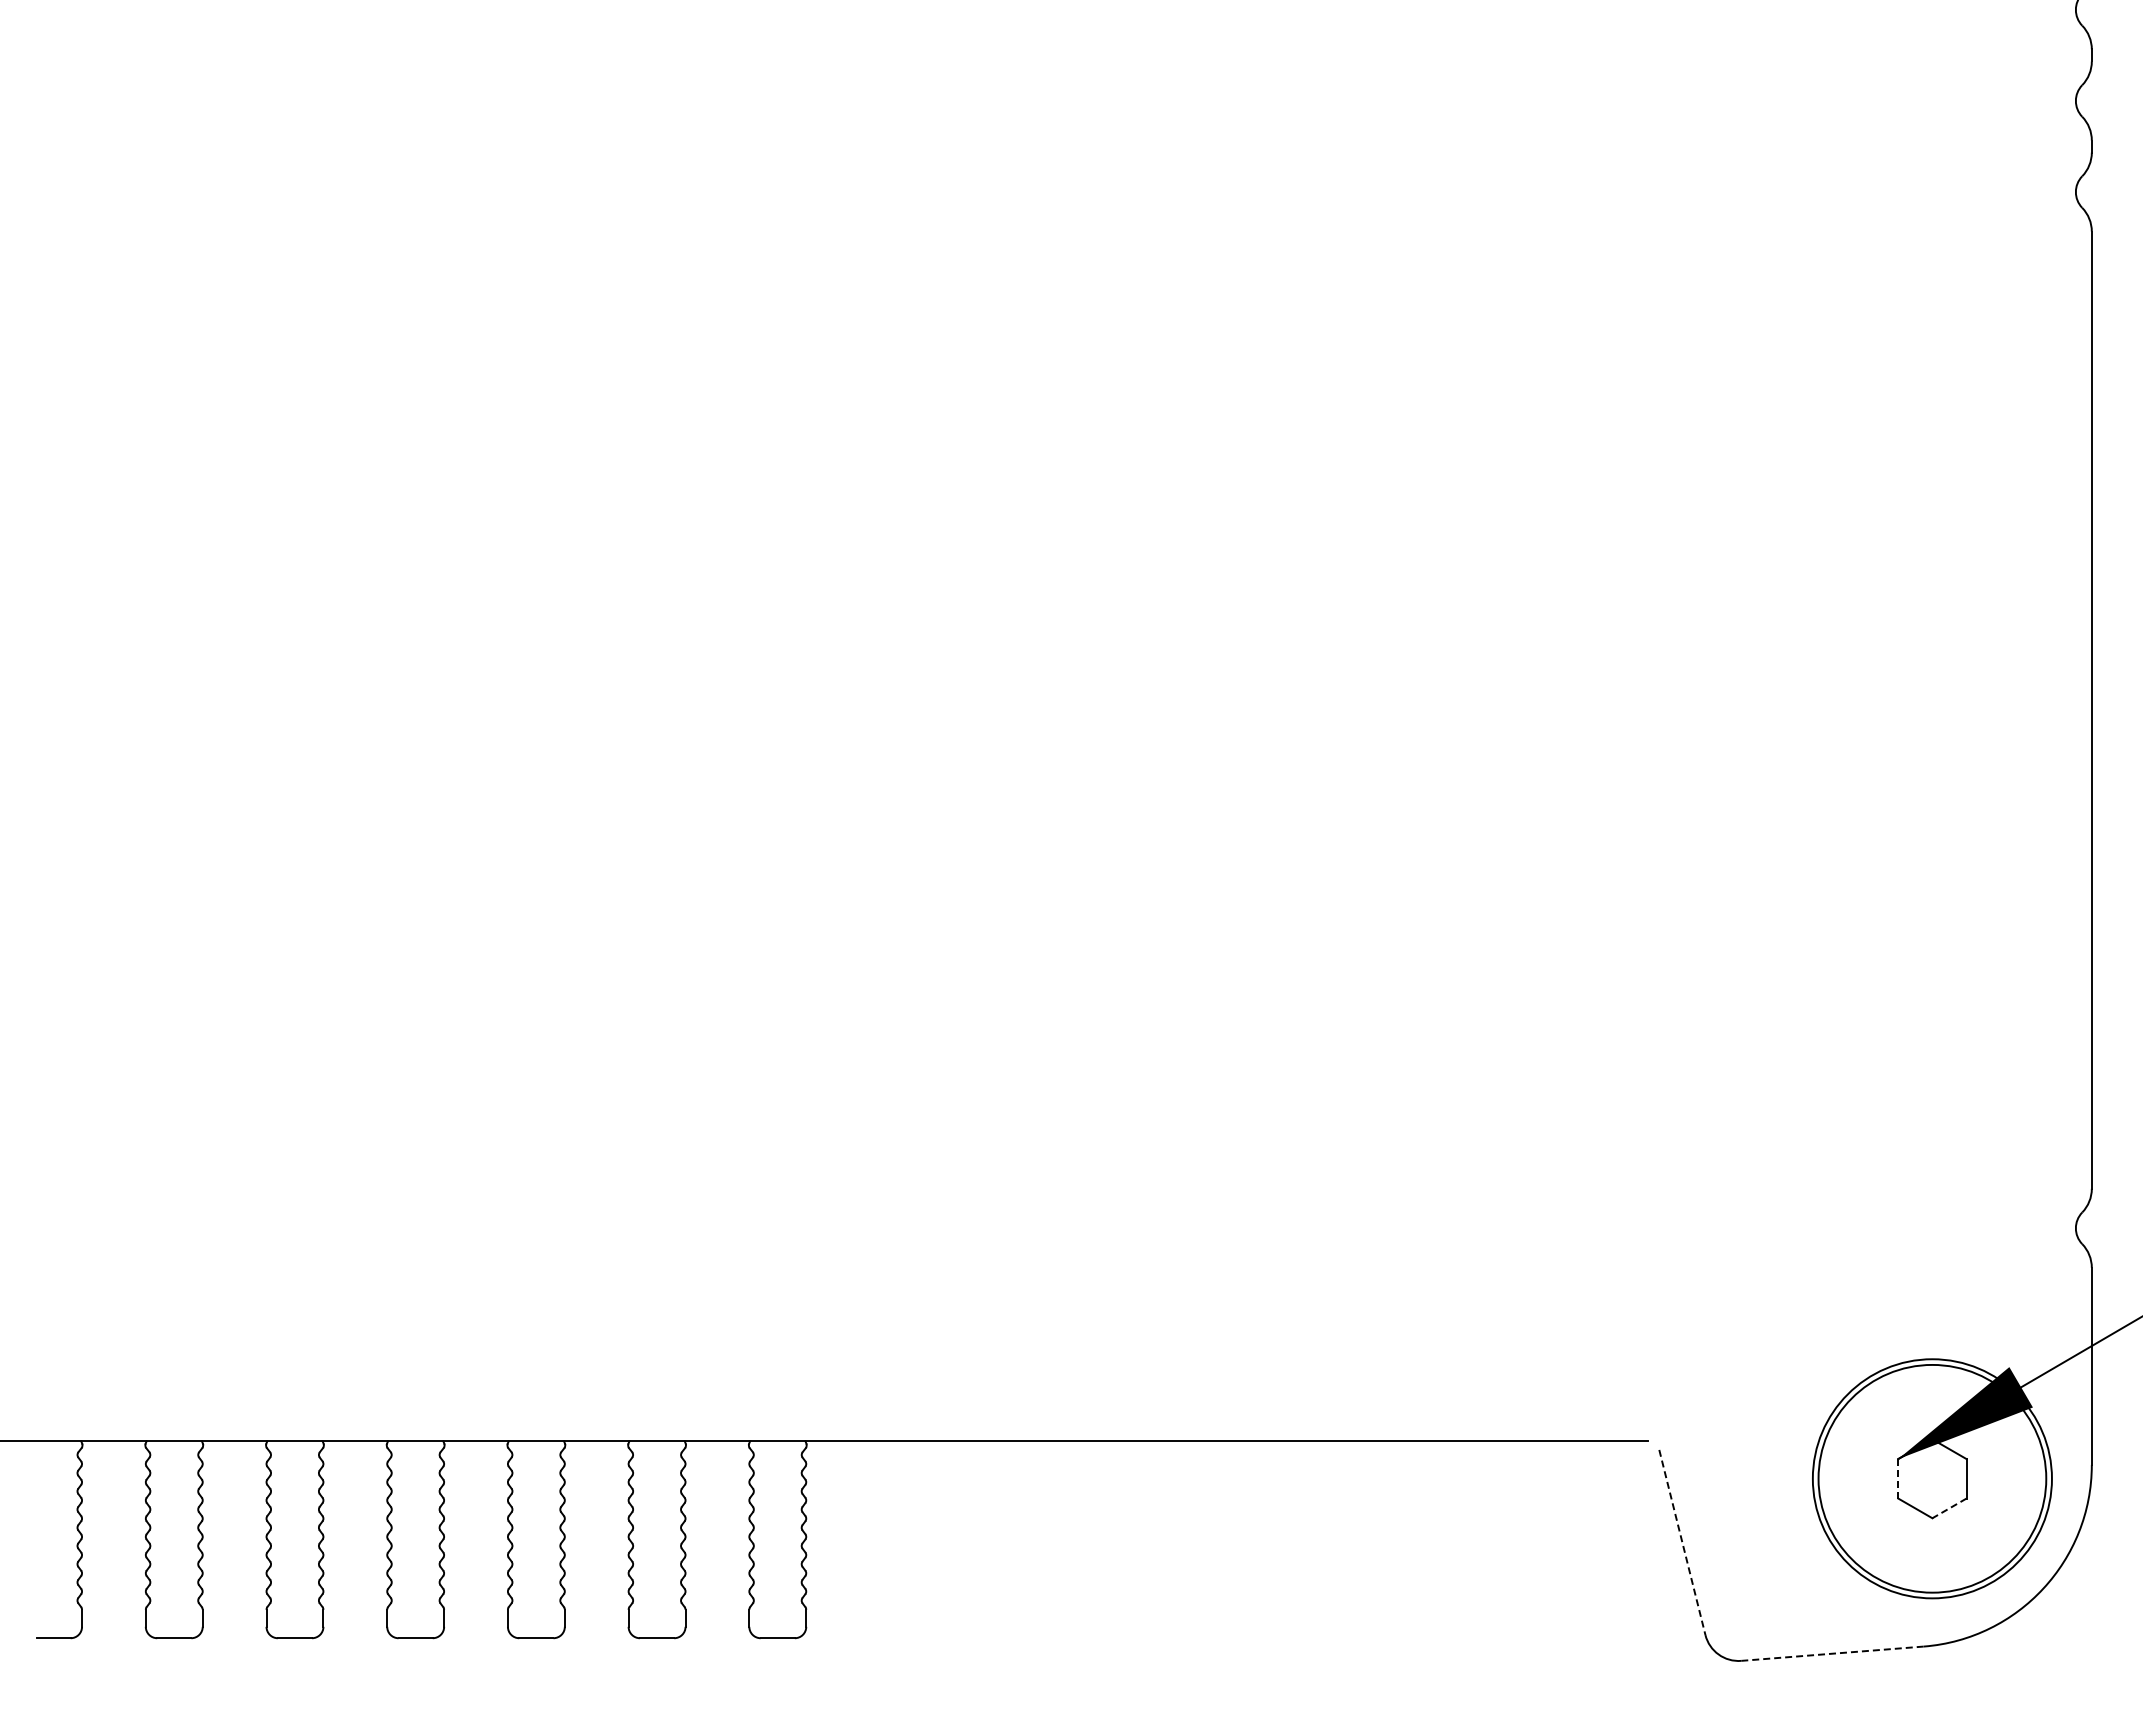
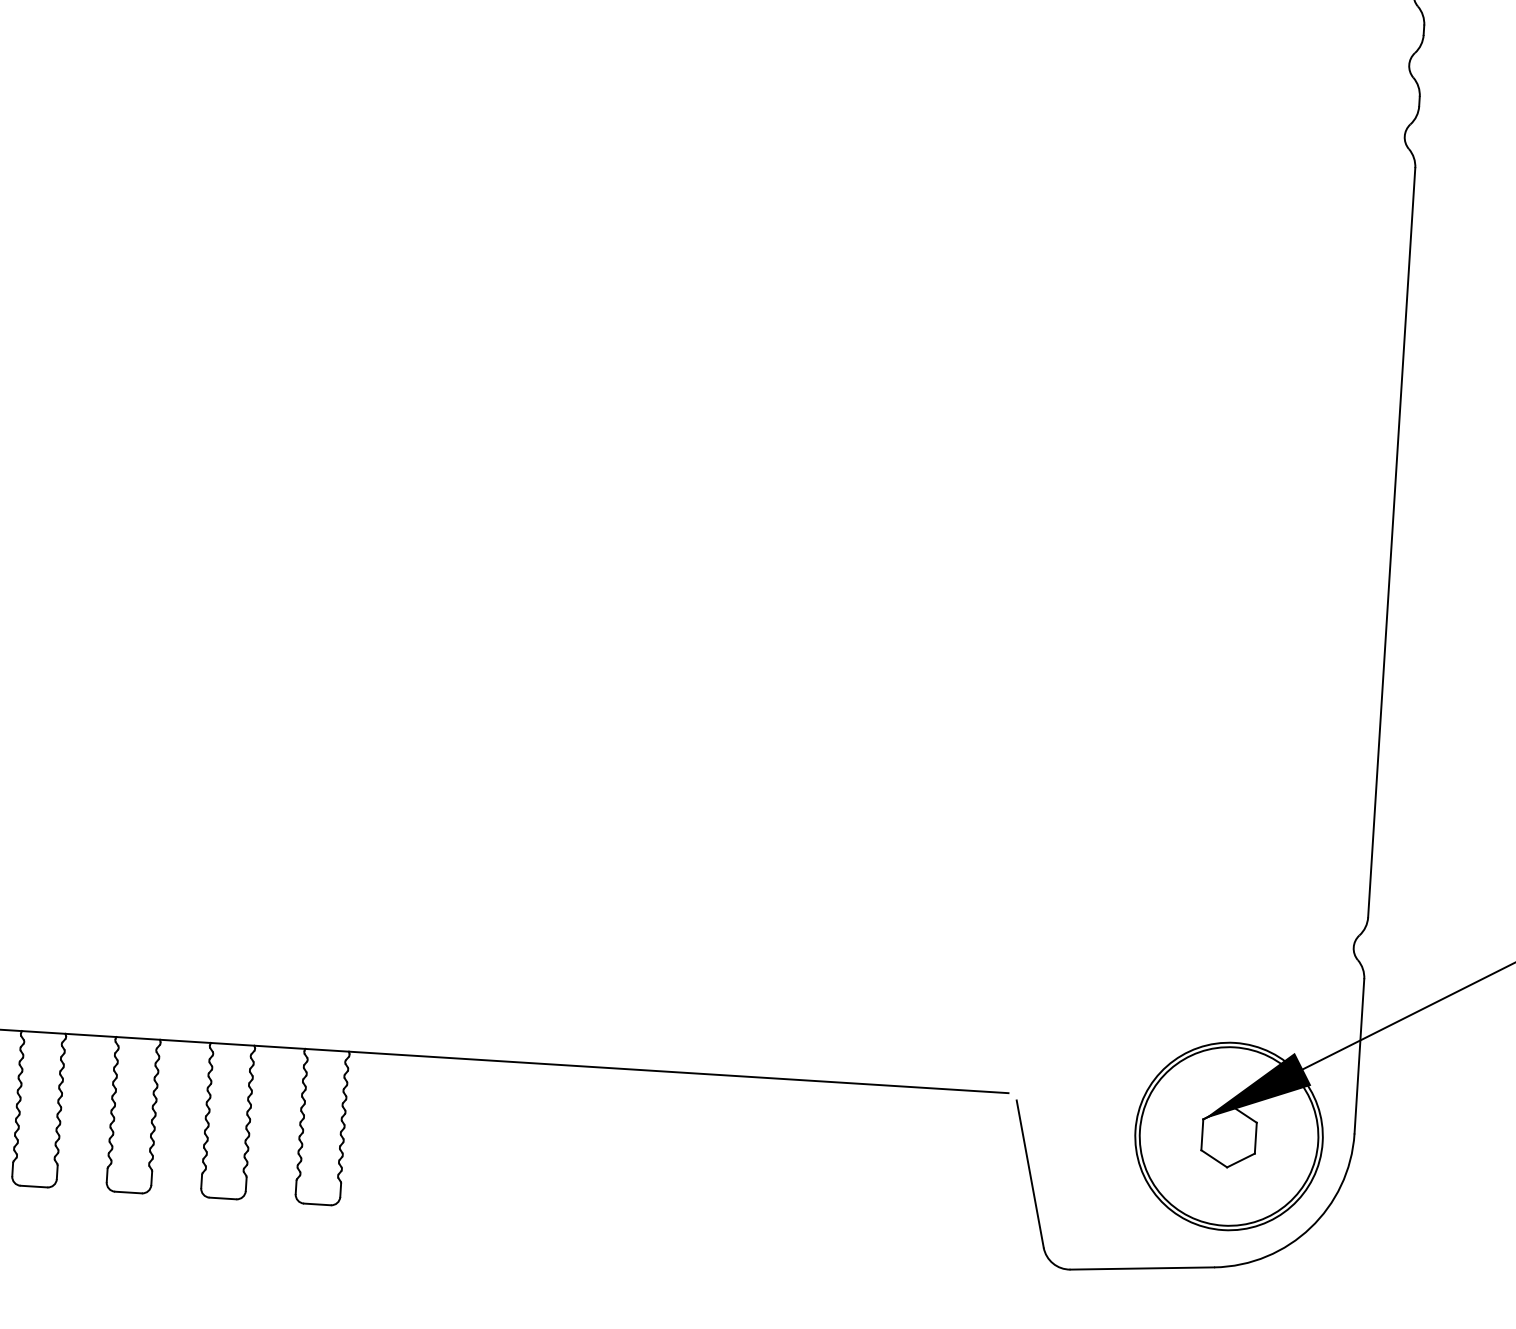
line: (1898, 1478) -> (1202, 1134), dashed -> solid
line: (1949, 1508) -> (1240, 1160), dashed -> solid
line: (1682, 1542) -> (1030, 1174), dashed -> solid
line: (1832, 1653) -> (1142, 1268), dashed -> solid

